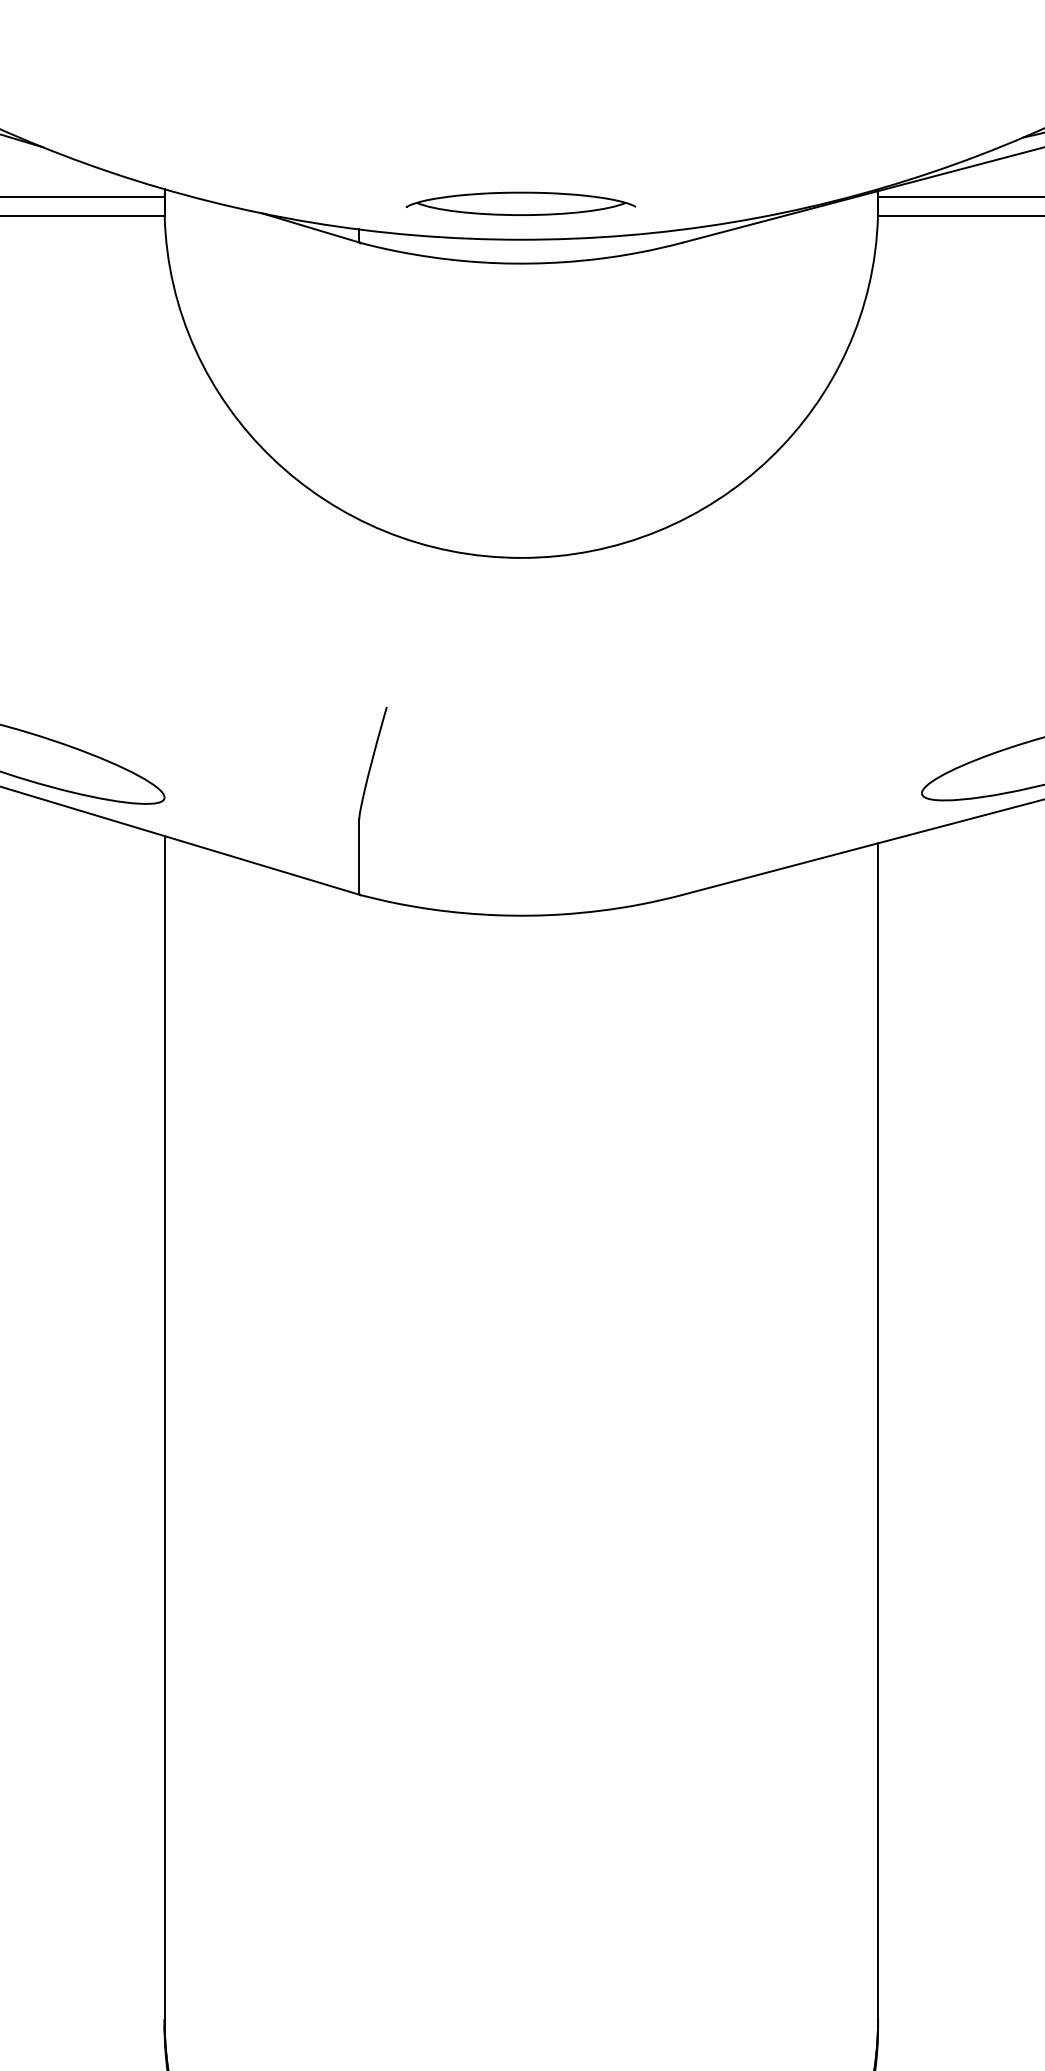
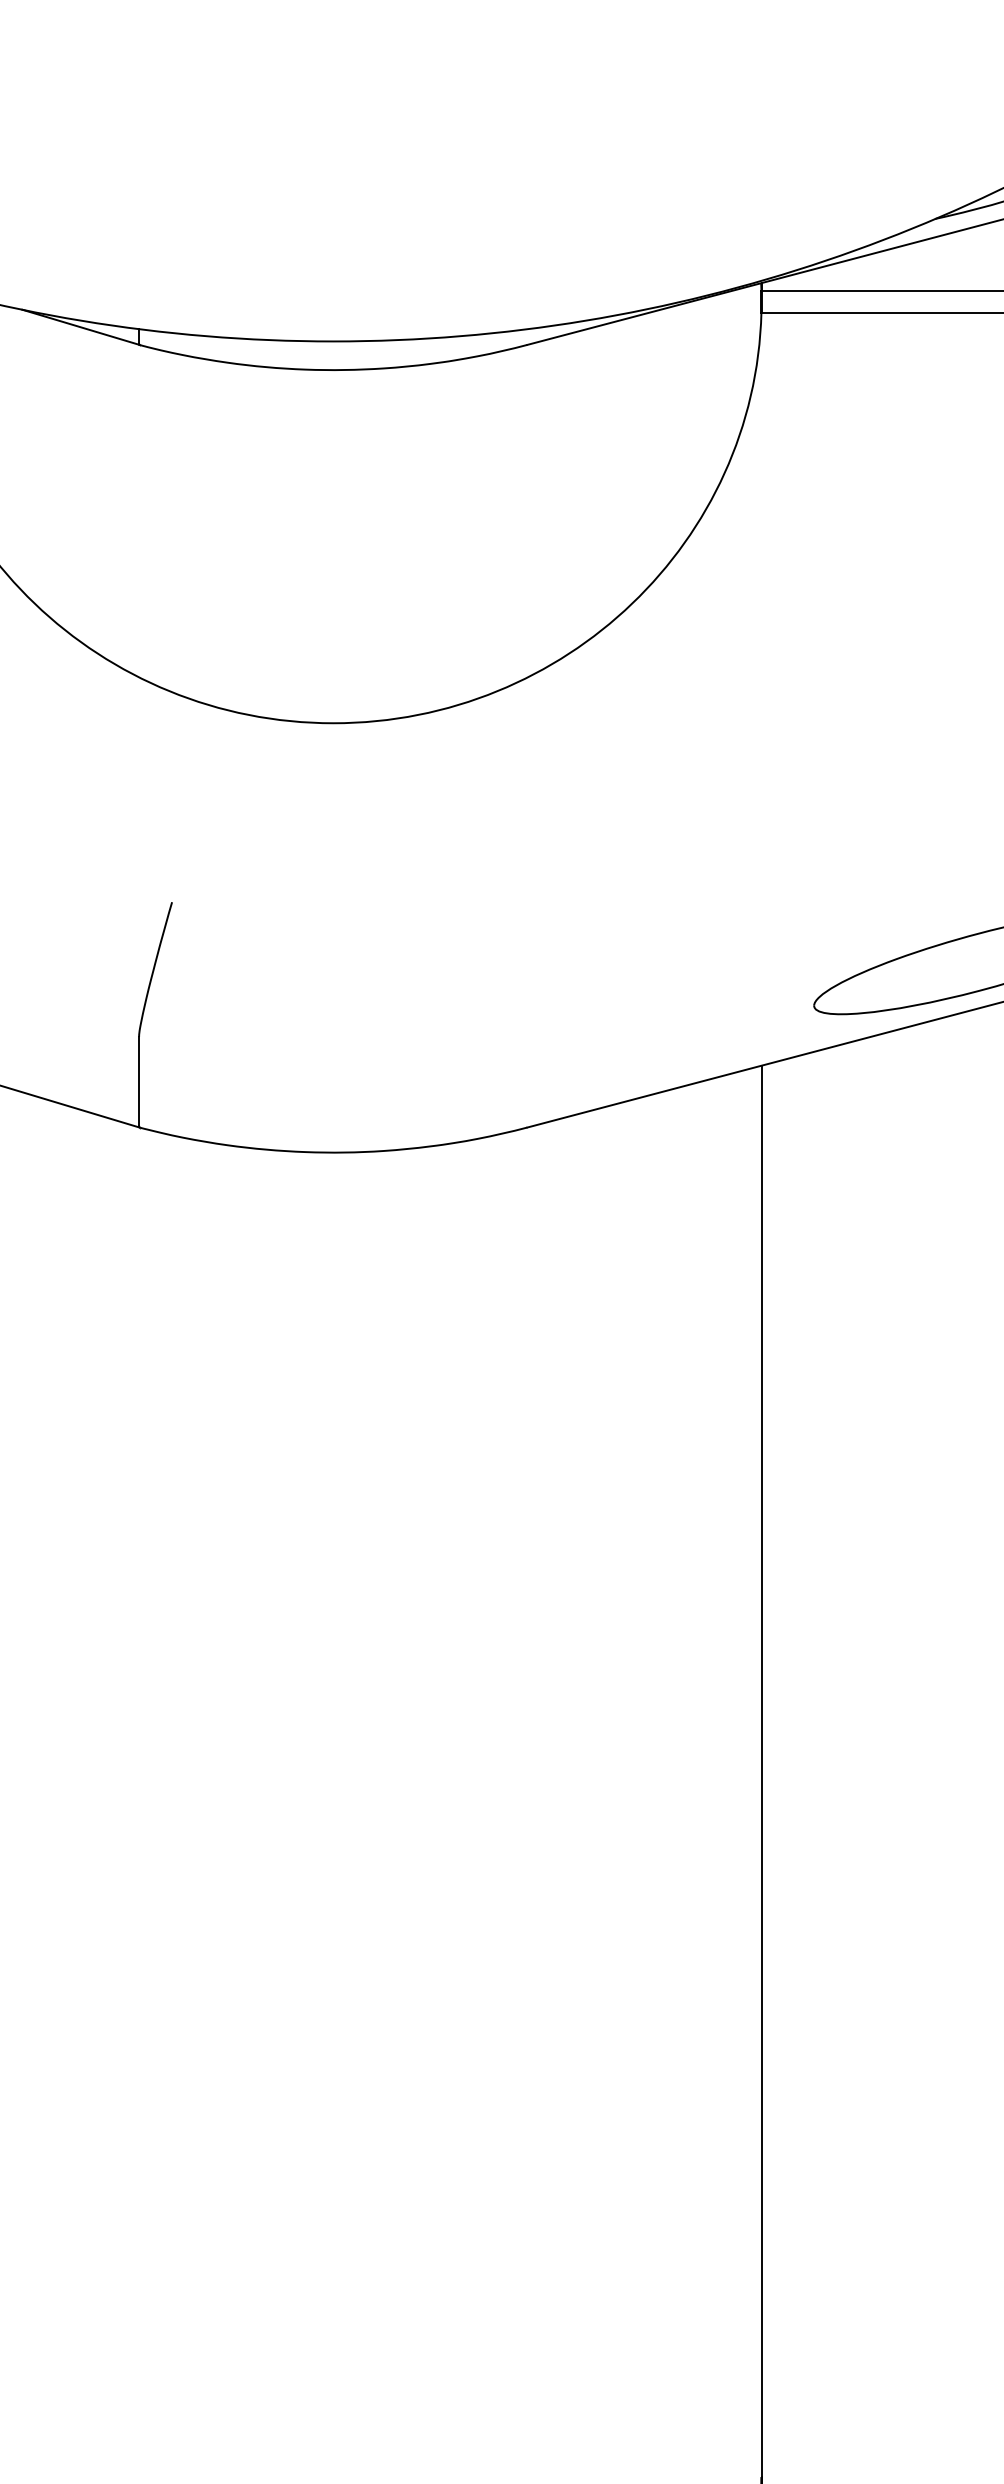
part: (520, 203) -> (332, 297), removed

